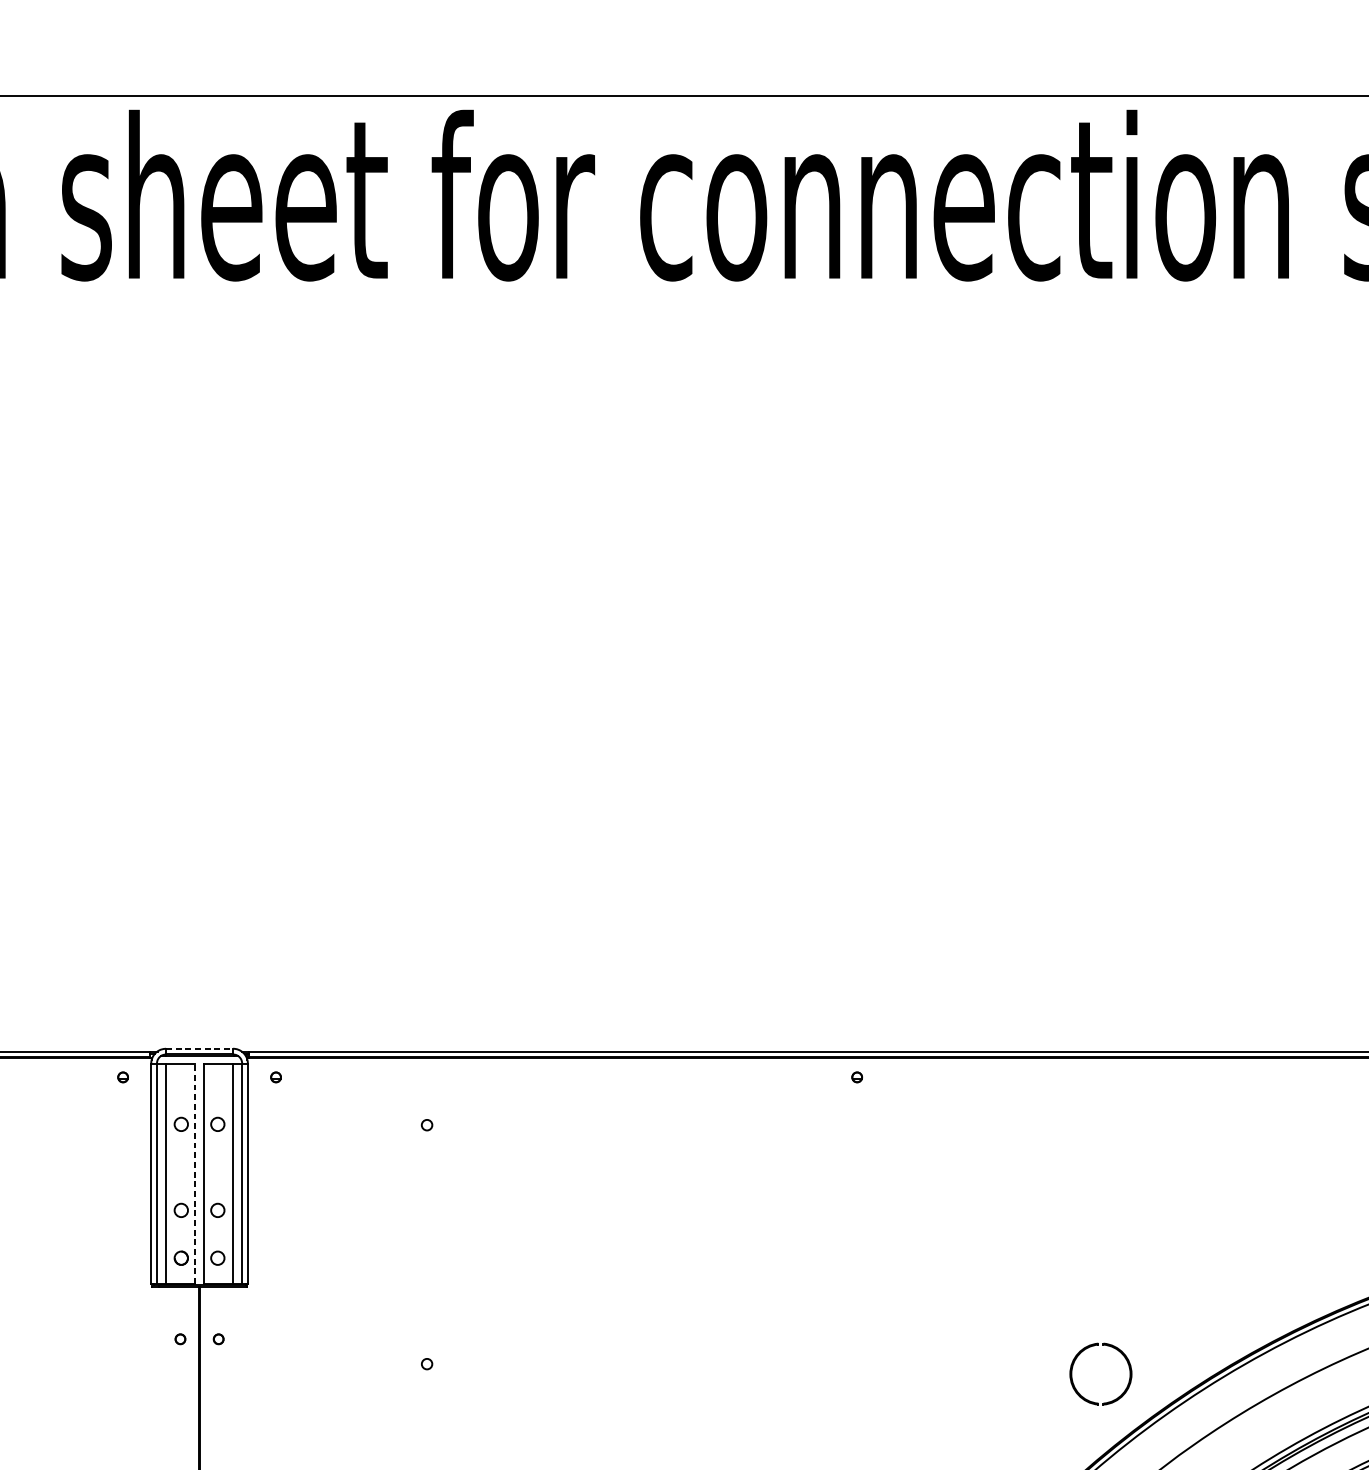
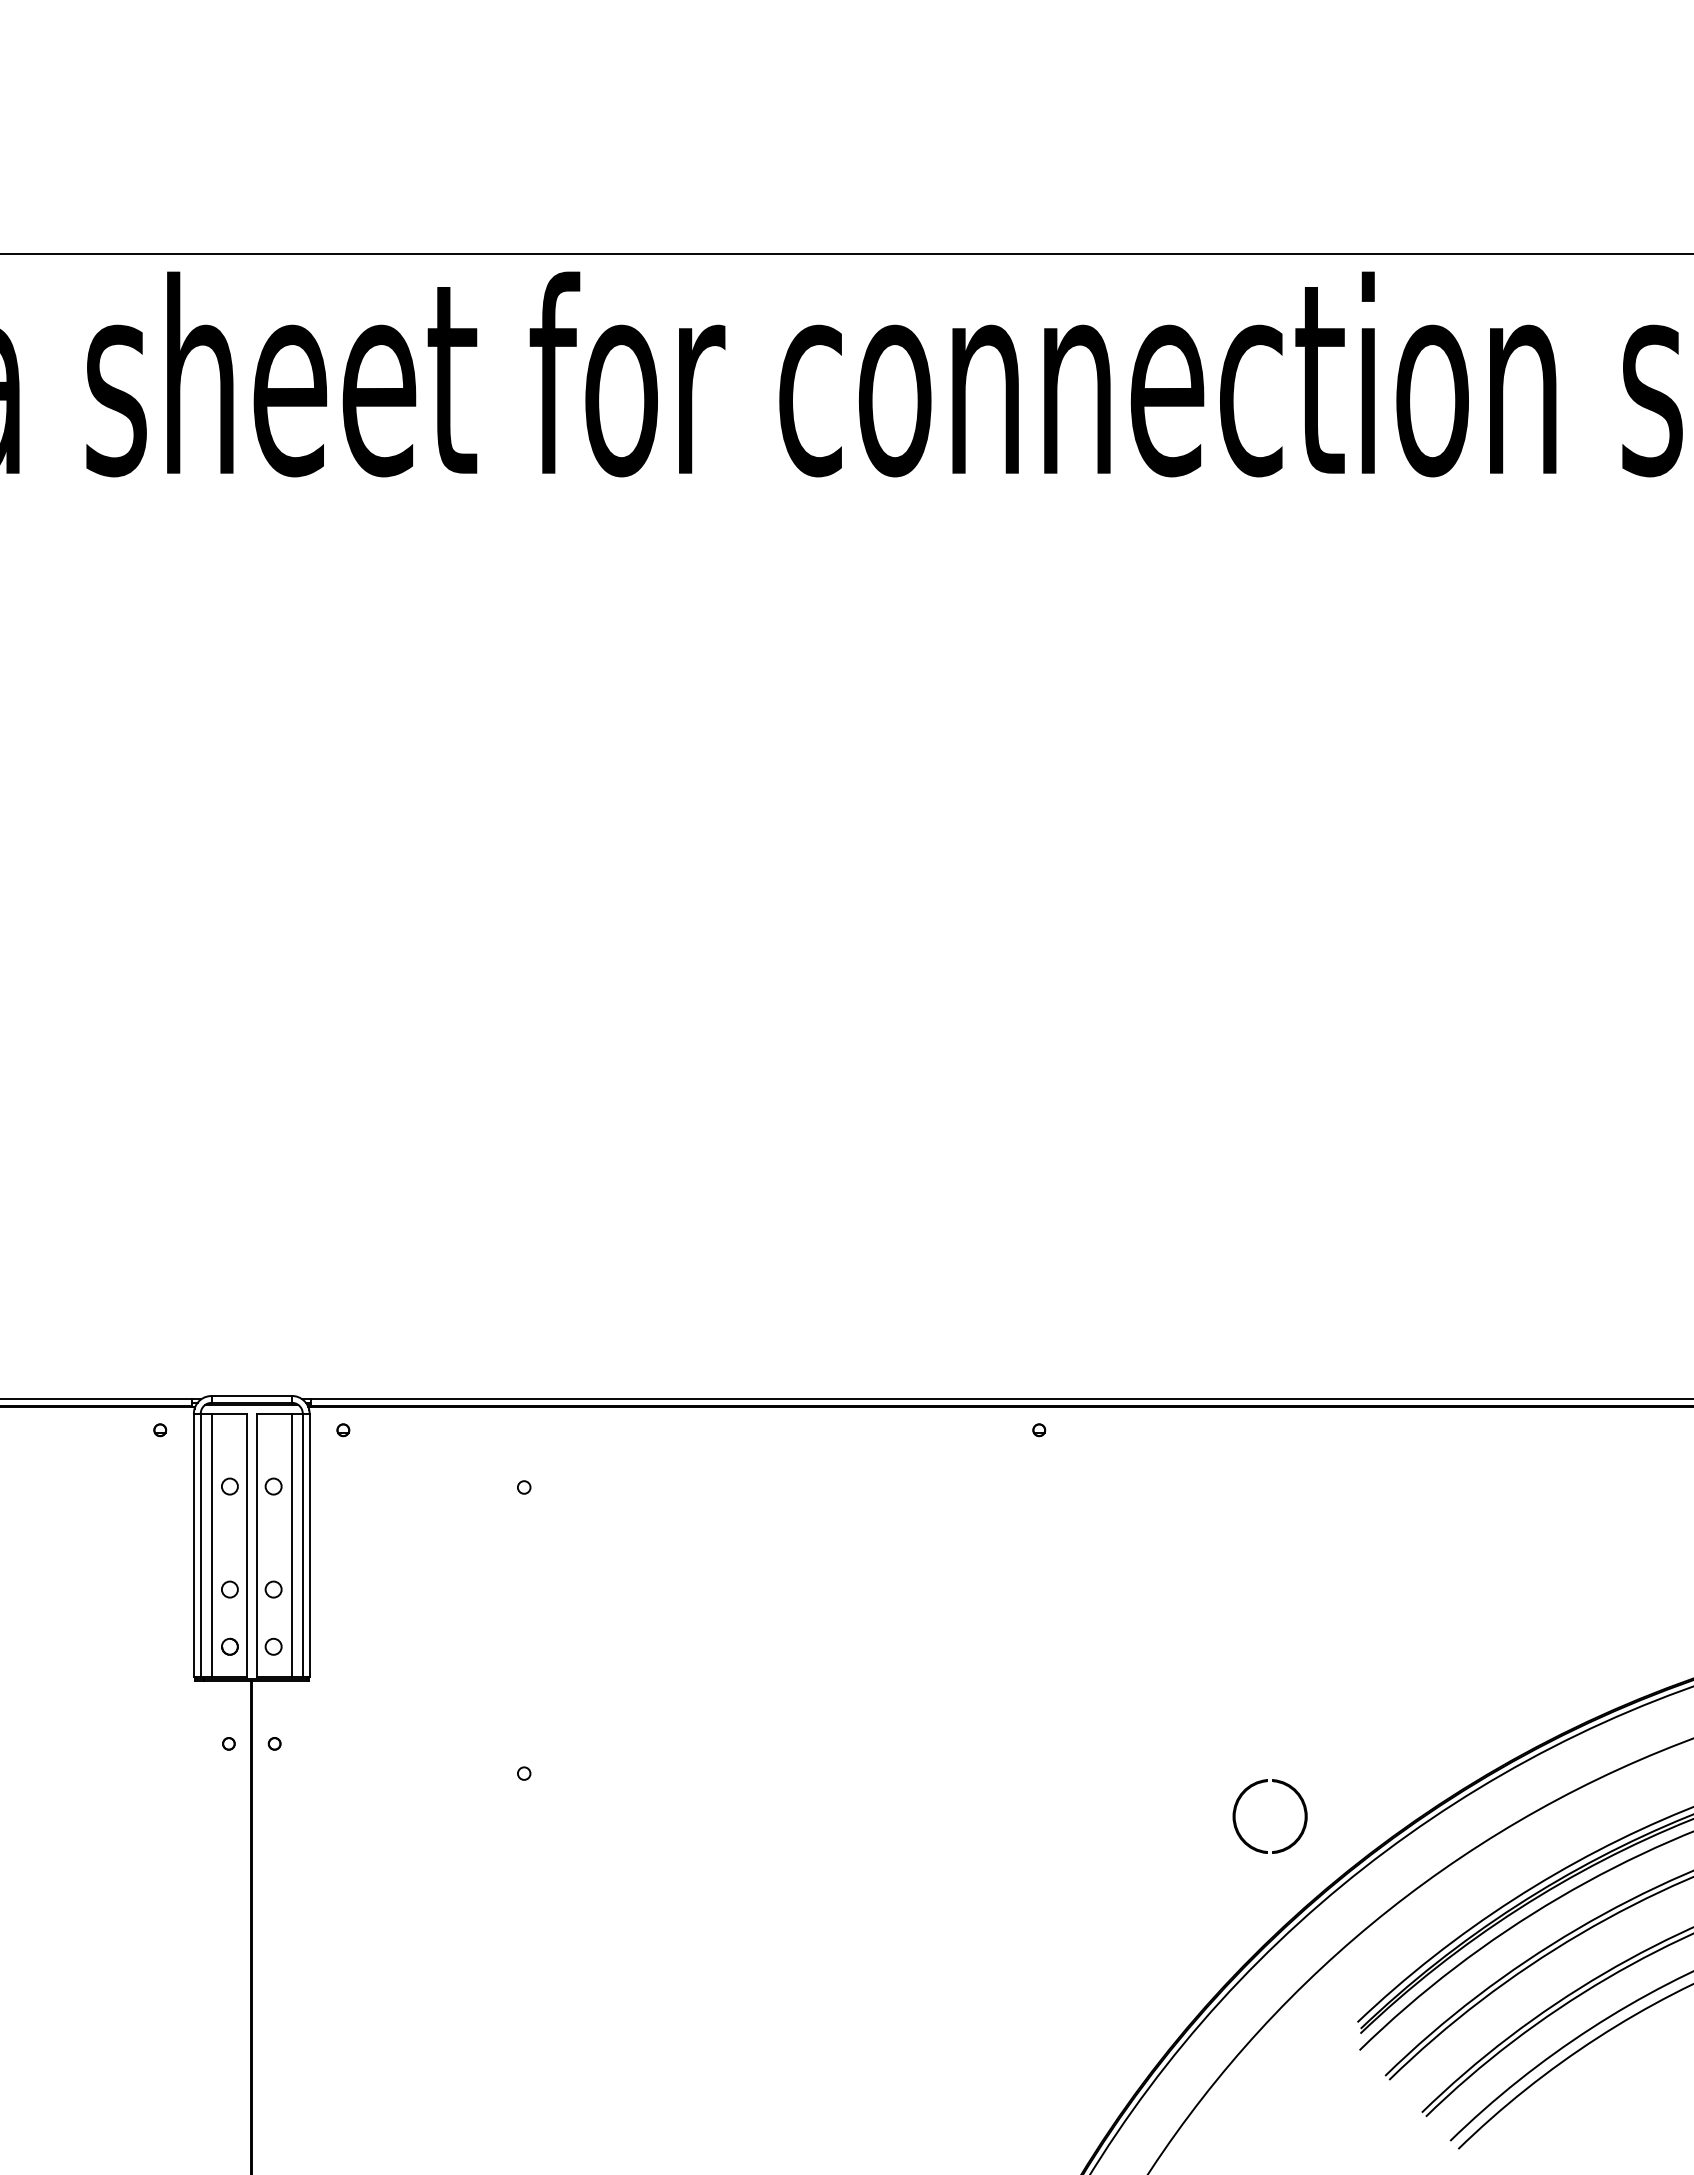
line: (200, 1048) -> (252, 1395), dashed -> solid
line: (195, 1173) -> (246, 1545), dashed -> solid
part: (1073, 1365) -> (1237, 1806), moved

